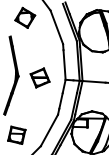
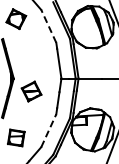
line: (56, 26) -> (48, 25), solid -> dashed
part: (39, 77) -> (31, 91), moved
line: (50, 130) -> (49, 130), solid -> dashed

